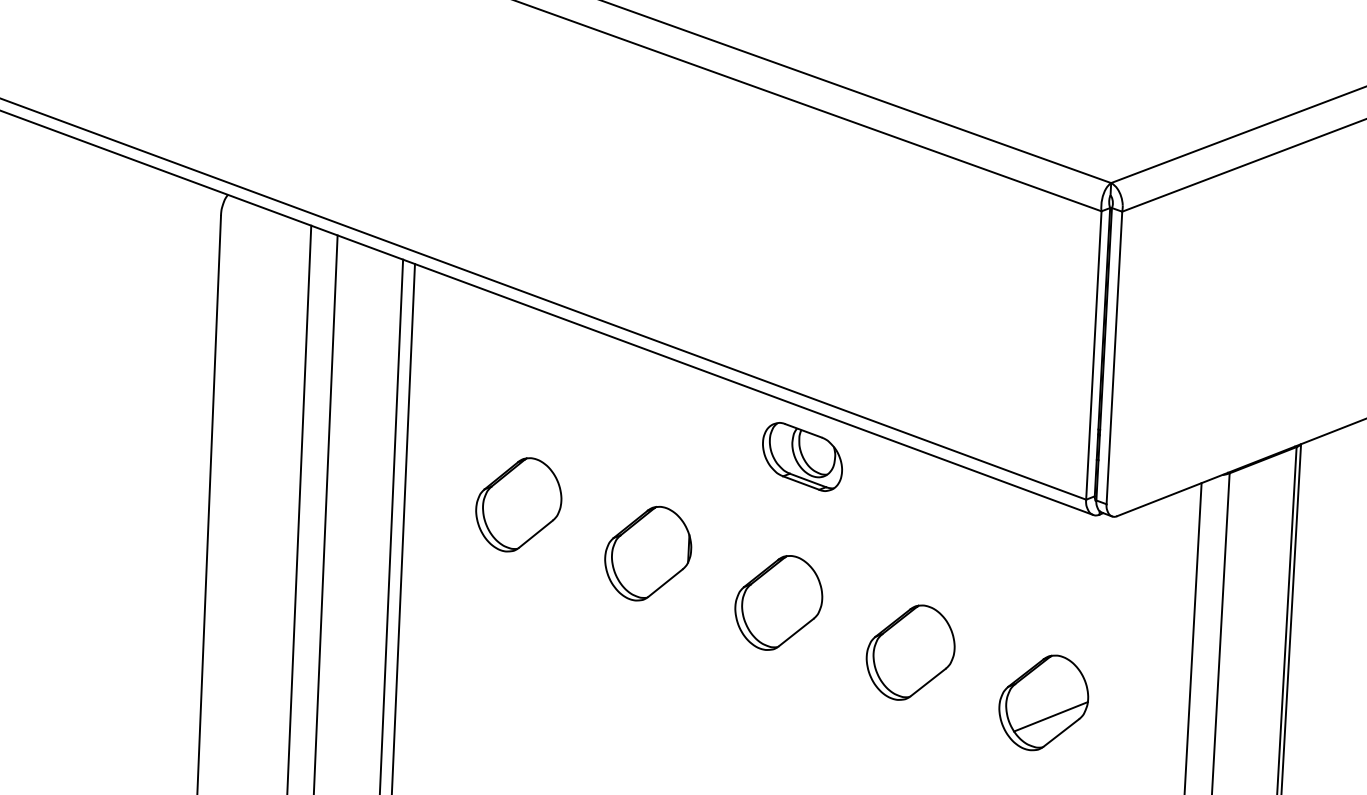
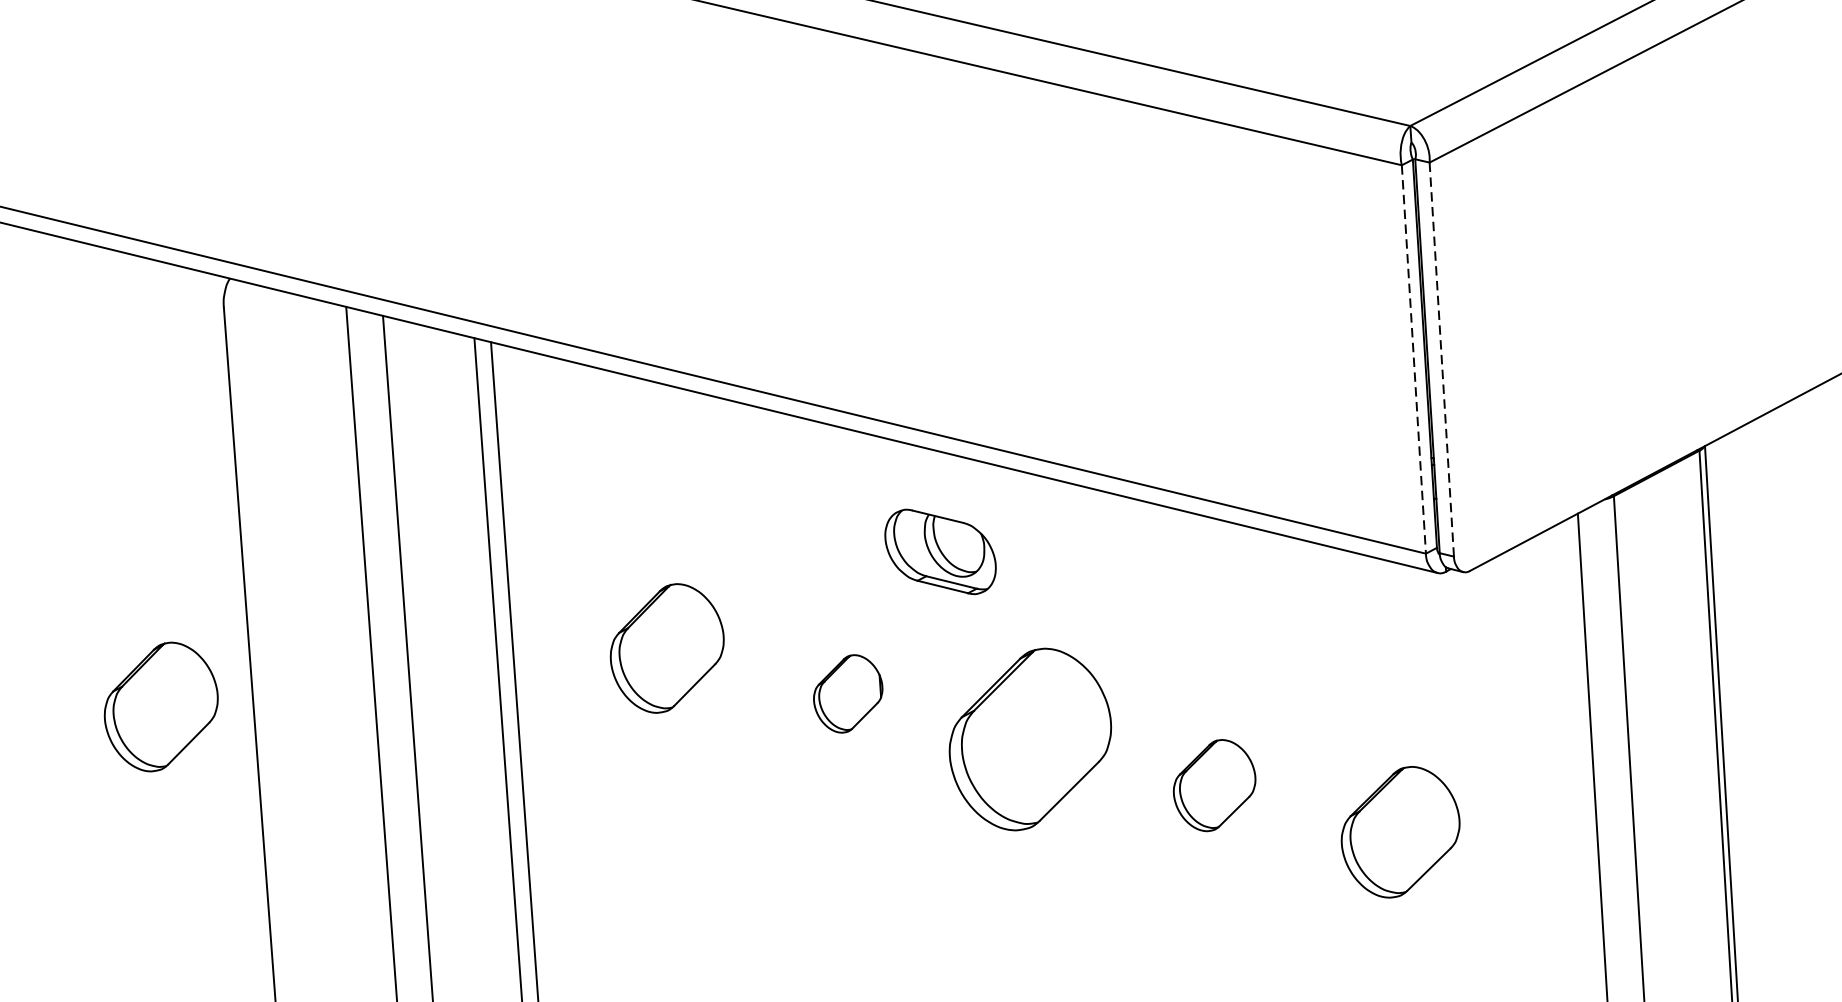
line: (1093, 356) -> (1413, 360), solid -> dashed
line: (1114, 358) -> (1441, 360), solid -> dashed
part: (802, 456) -> (940, 551), moved
part: (140, 504) -> (160, 706), added
part: (648, 553) -> (848, 693), size x0.6
part: (778, 602) -> (1030, 738), size x1.4
part: (910, 652) -> (1214, 785), size x0.7
line: (1050, 716) -> (1411, 849), removed

